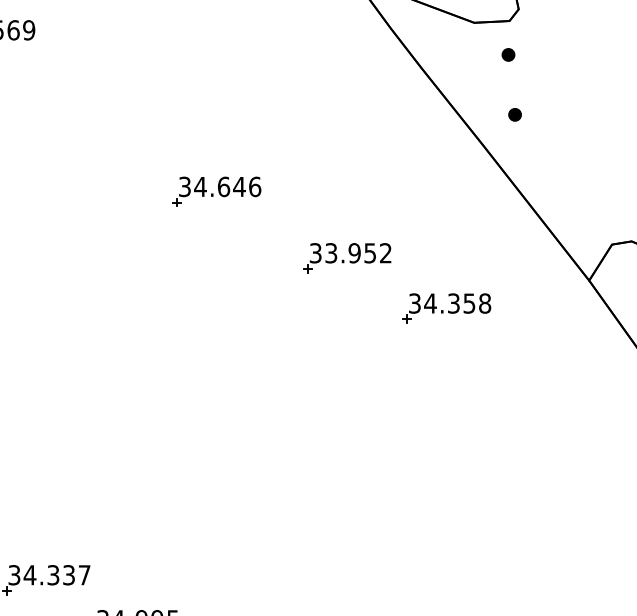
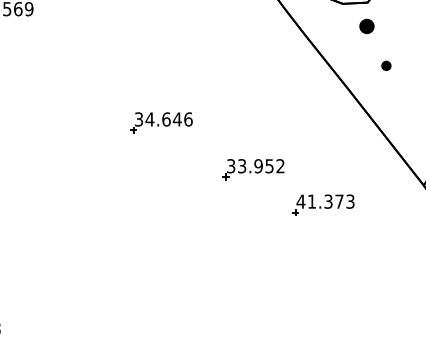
part: (508, 54) -> (366, 26), size x1.6
part: (514, 114) -> (386, 65), moved
text: (449, 303) -> (325, 201), 34.358 -> 41.373

